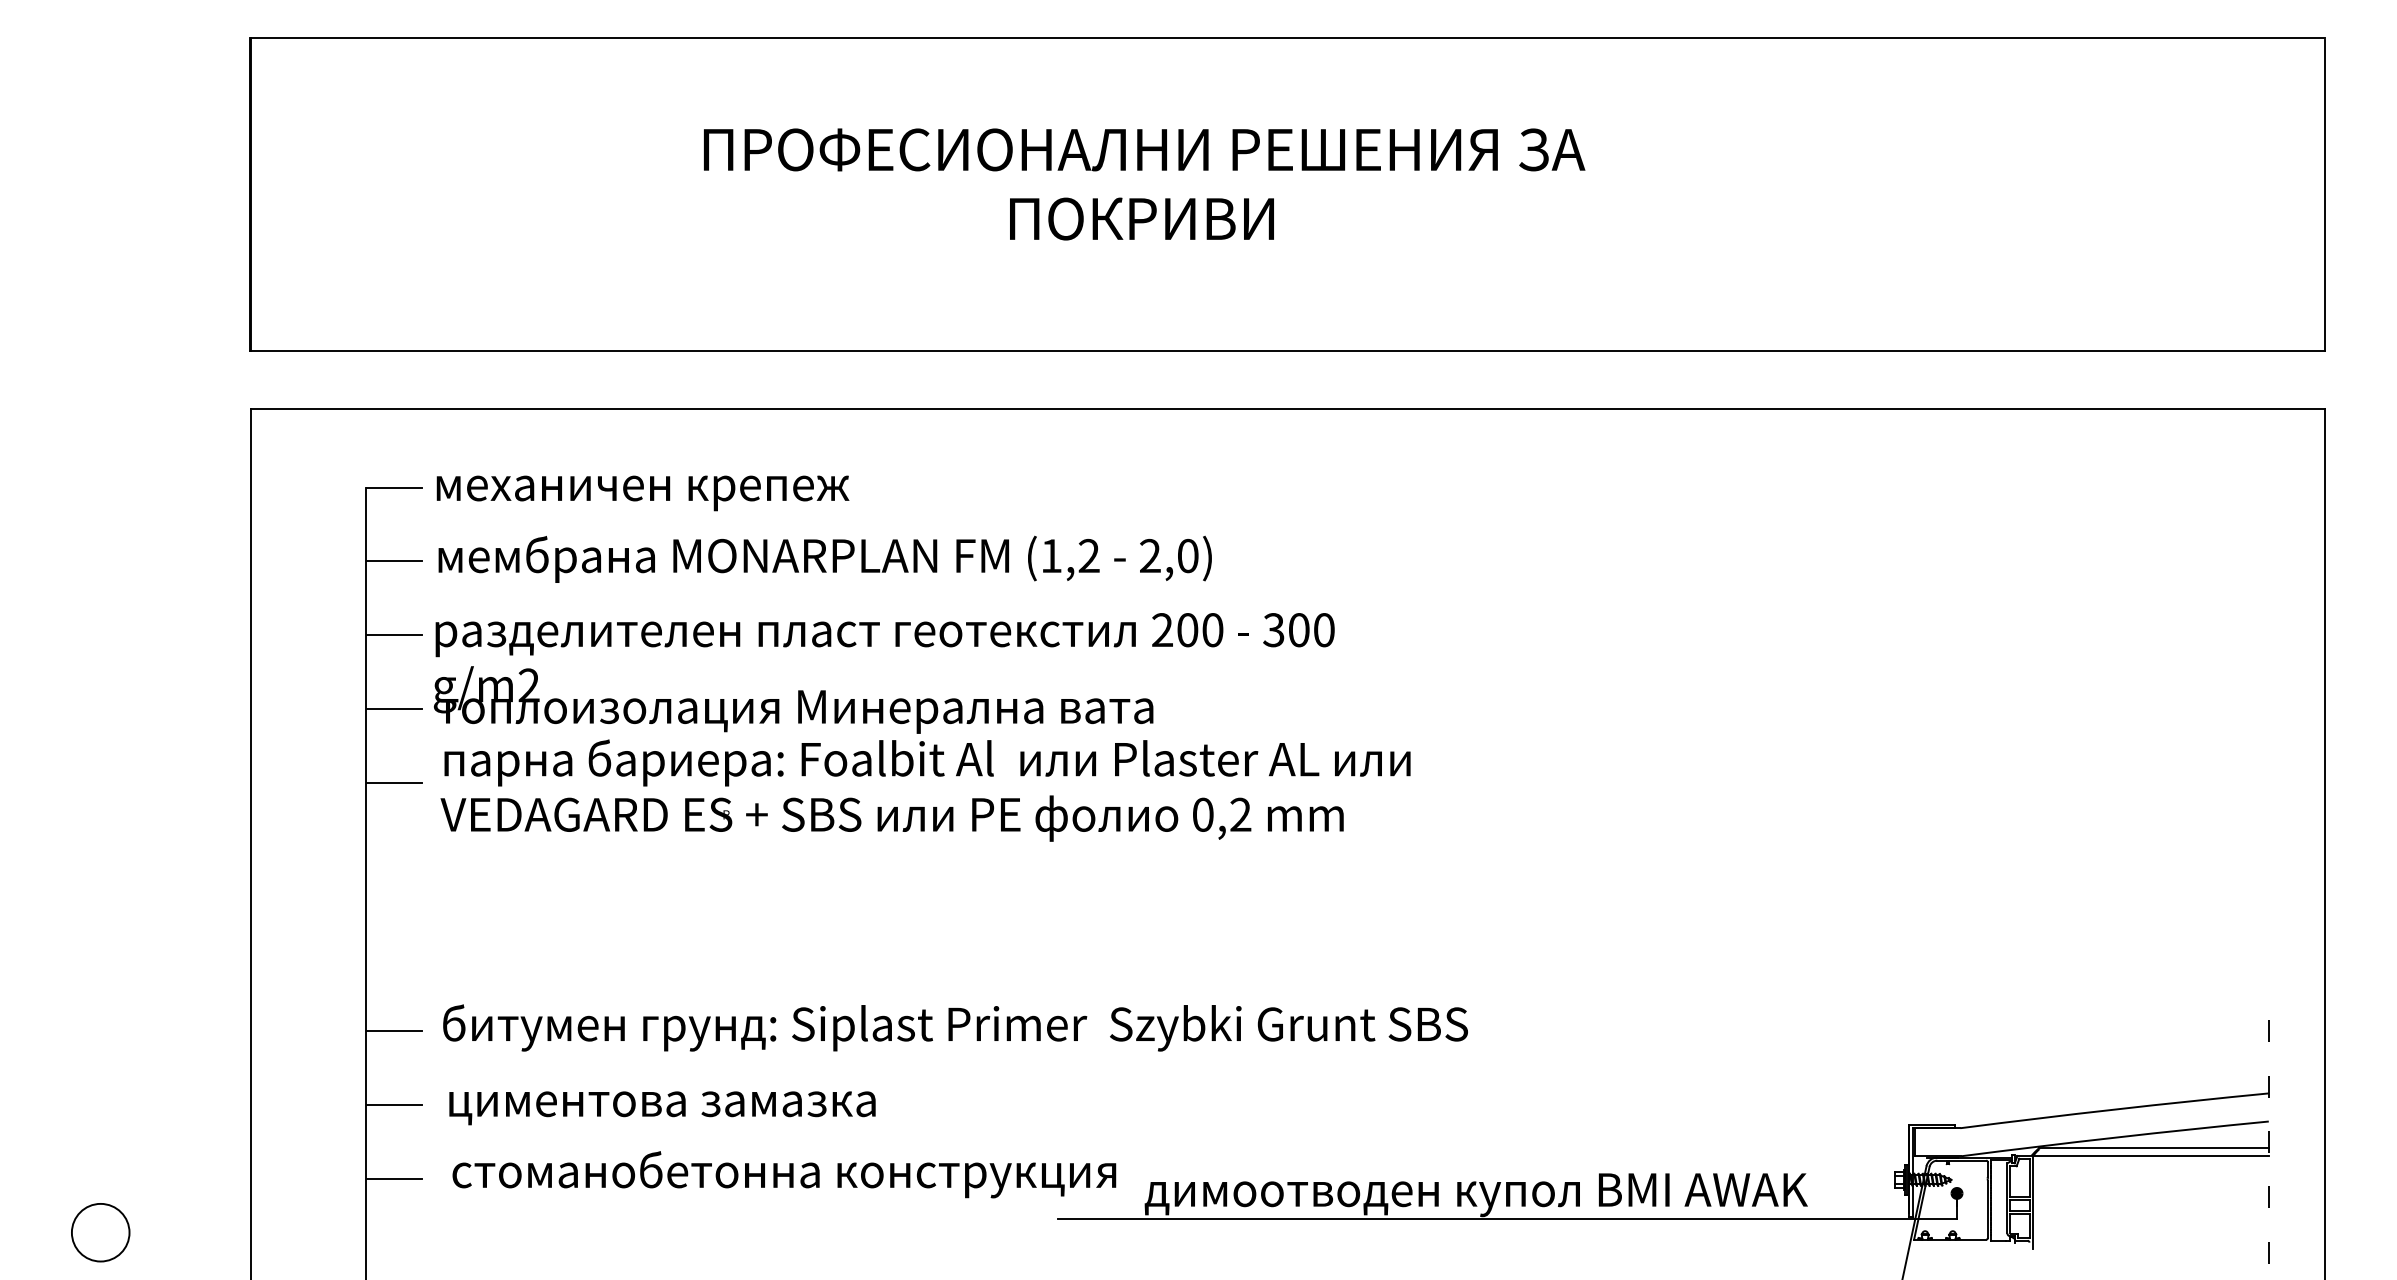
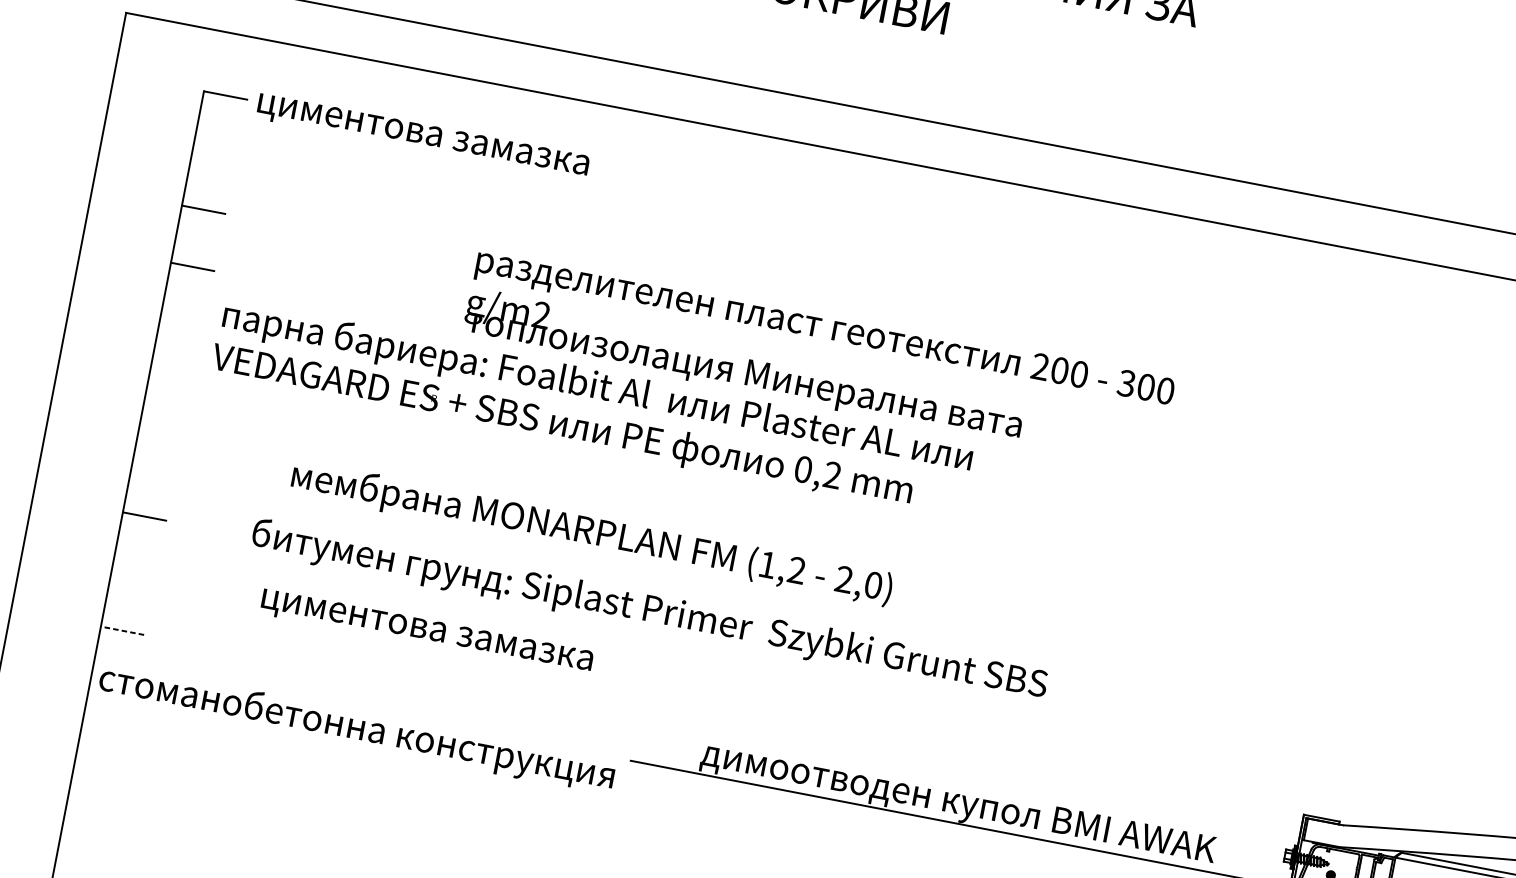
text: (651, 493) -> (424, 138), механичен крепеж -> циментова замазка
text: (824, 558) -> (591, 532), moved
line: (394, 561) -> (214, 152), removed
text: (883, 673) -> (817, 358), moved
line: (394, 782) -> (181, 323), removed
text: (955, 1027) -> (649, 610), moved
line: (394, 1104) -> (133, 573), removed
text: (662, 1108) -> (426, 632), moved
text: (784, 1174) -> (356, 728), moved
line: (394, 1178) -> (122, 630), solid -> dashed

